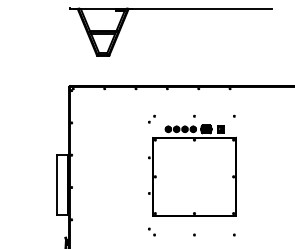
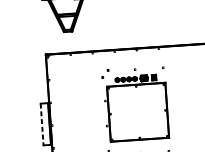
part: (151, 118) -> (105, 73), size x1.6
line: (57, 184) -> (42, 124), solid -> dashed

